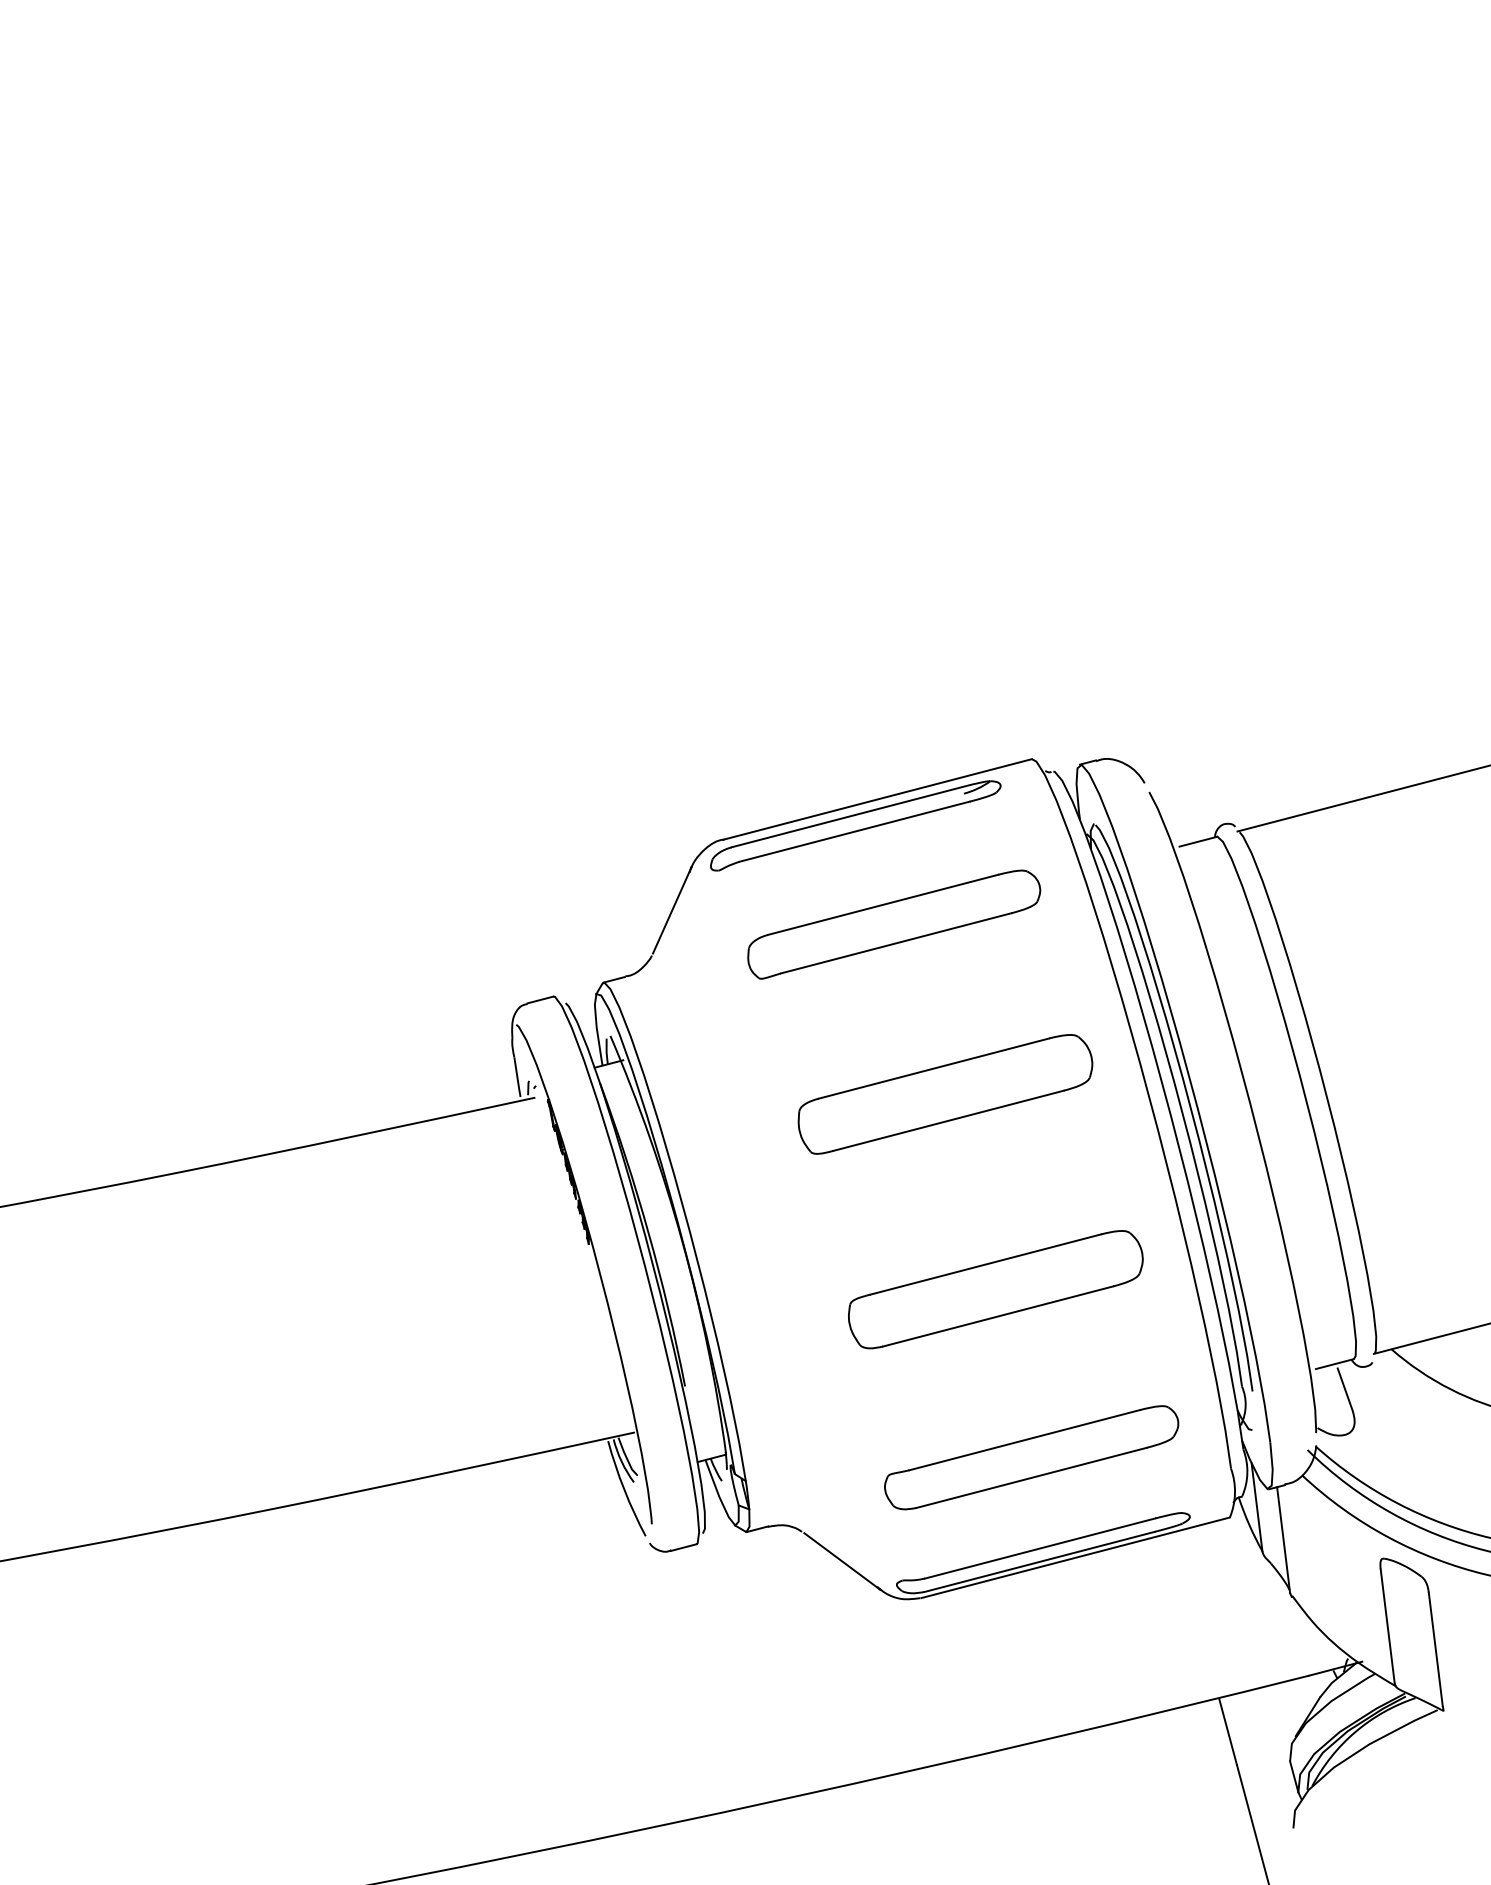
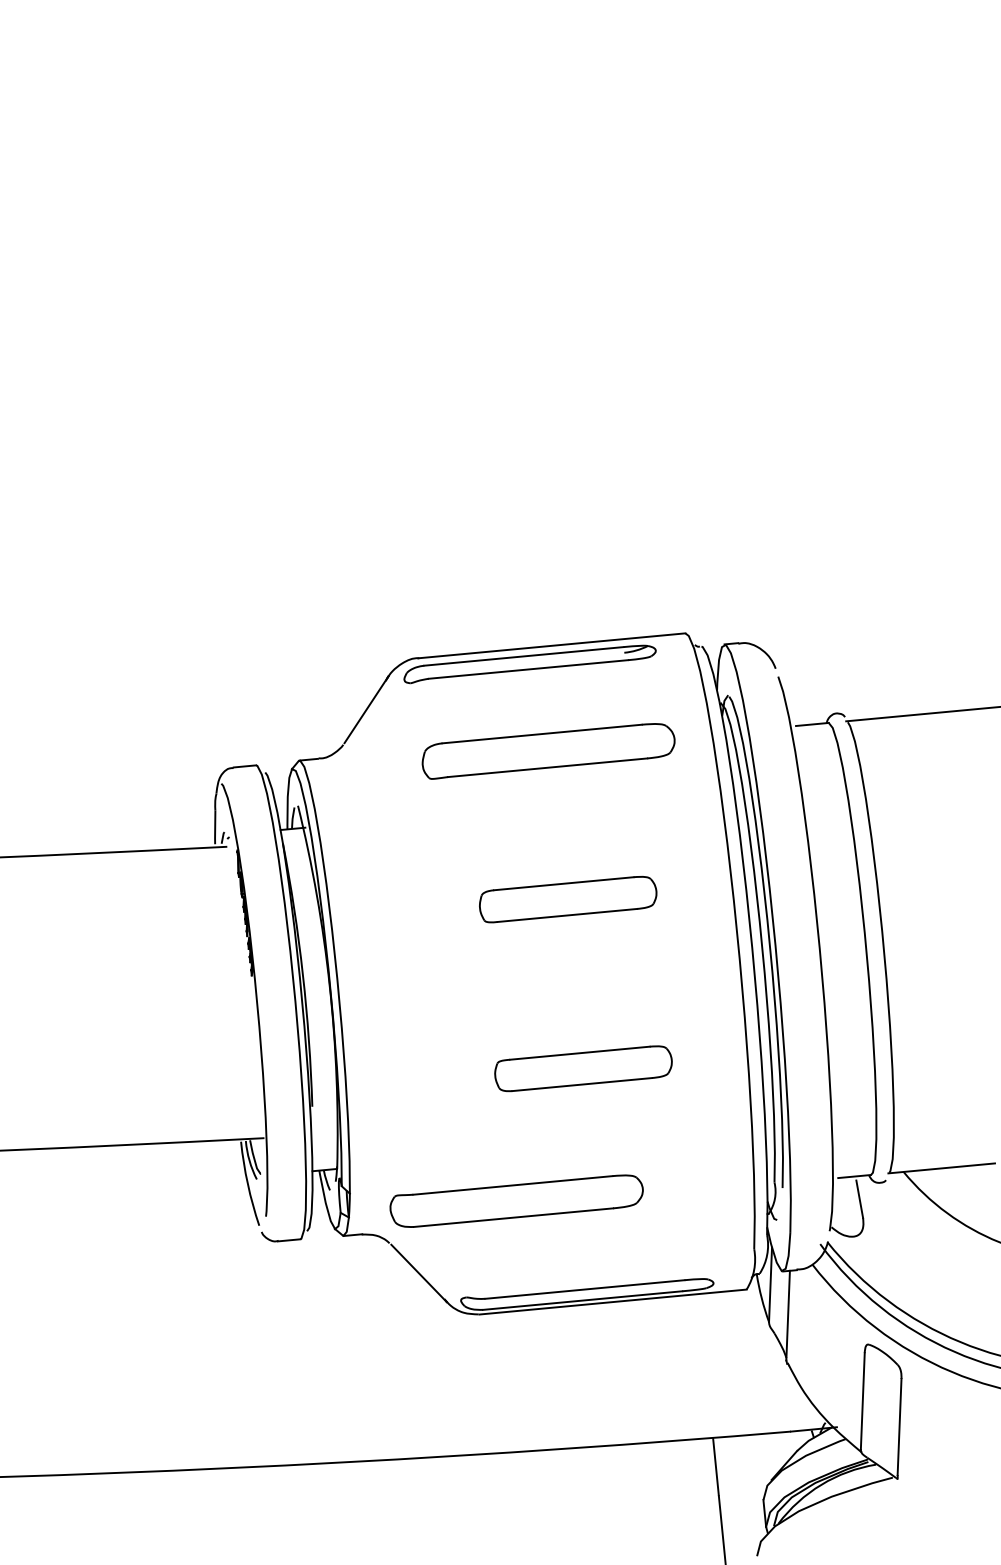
part: (945, 1094) -> (568, 899), size x0.7
part: (995, 1289) -> (583, 1068), size x0.7
part: (1031, 1457) -> (516, 1200), moved

